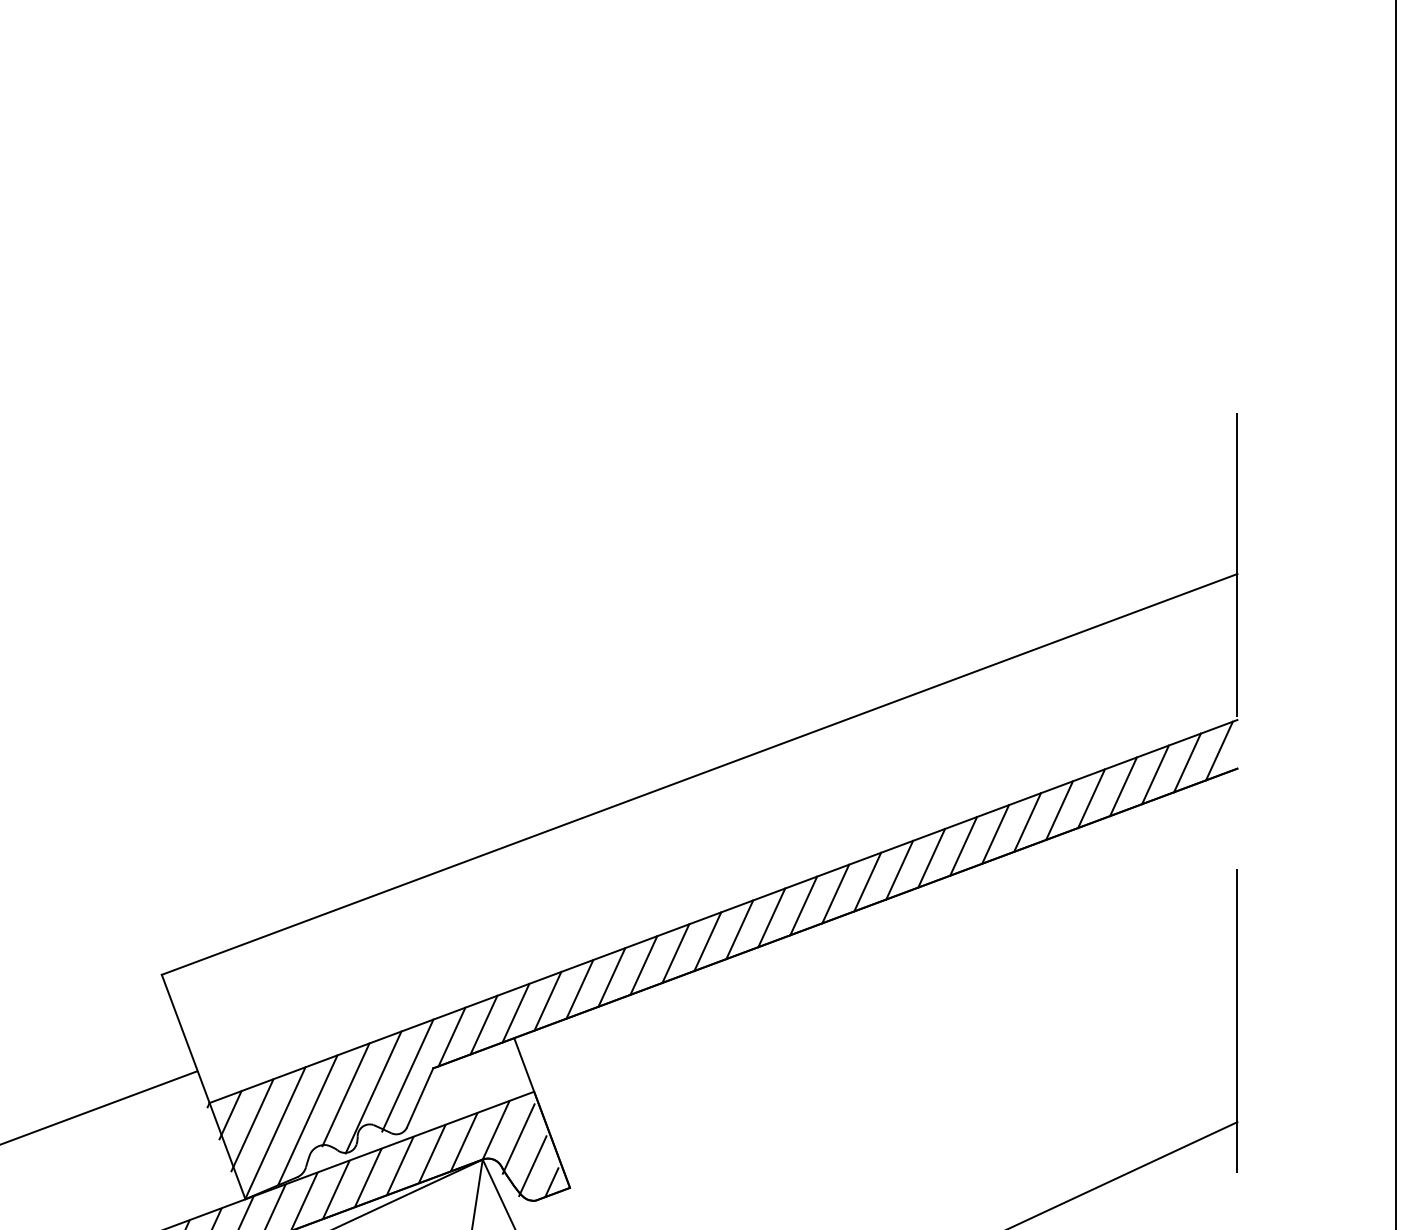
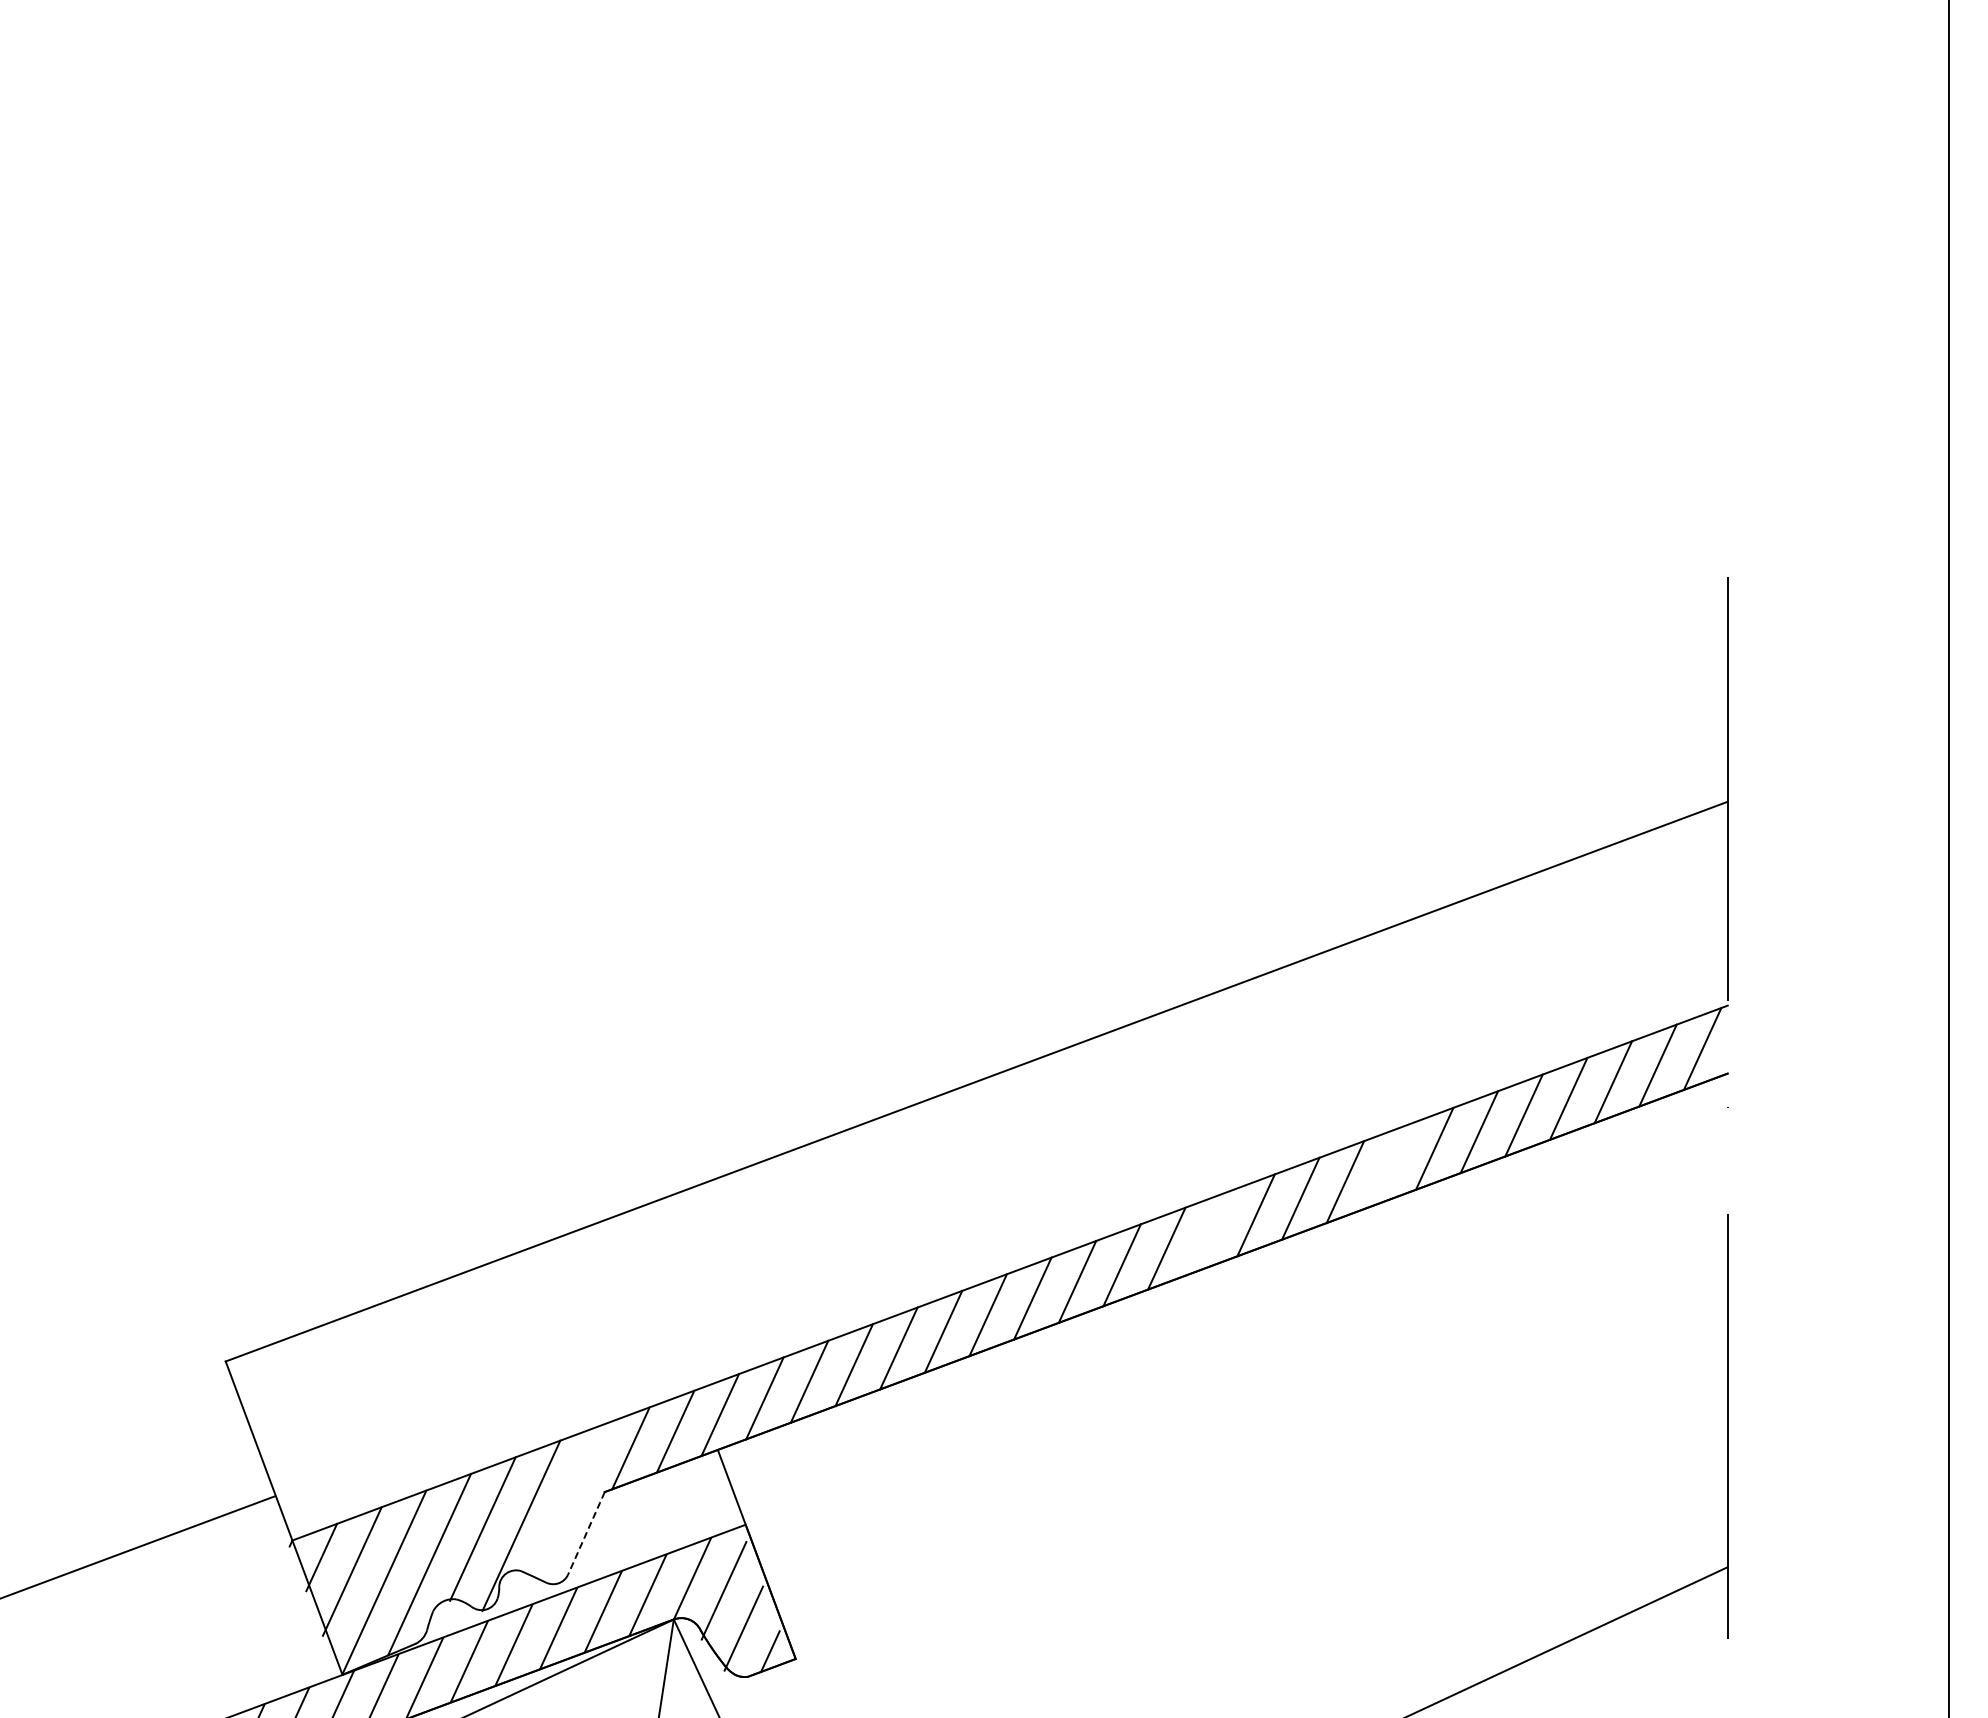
line: (995, 834) -> (1389, 1165), removed
line: (867, 881) -> (1211, 1231), removed
line: (408, 1075) -> (569, 1502), removed
line: (420, 1098) -> (586, 1534), solid -> dashed

